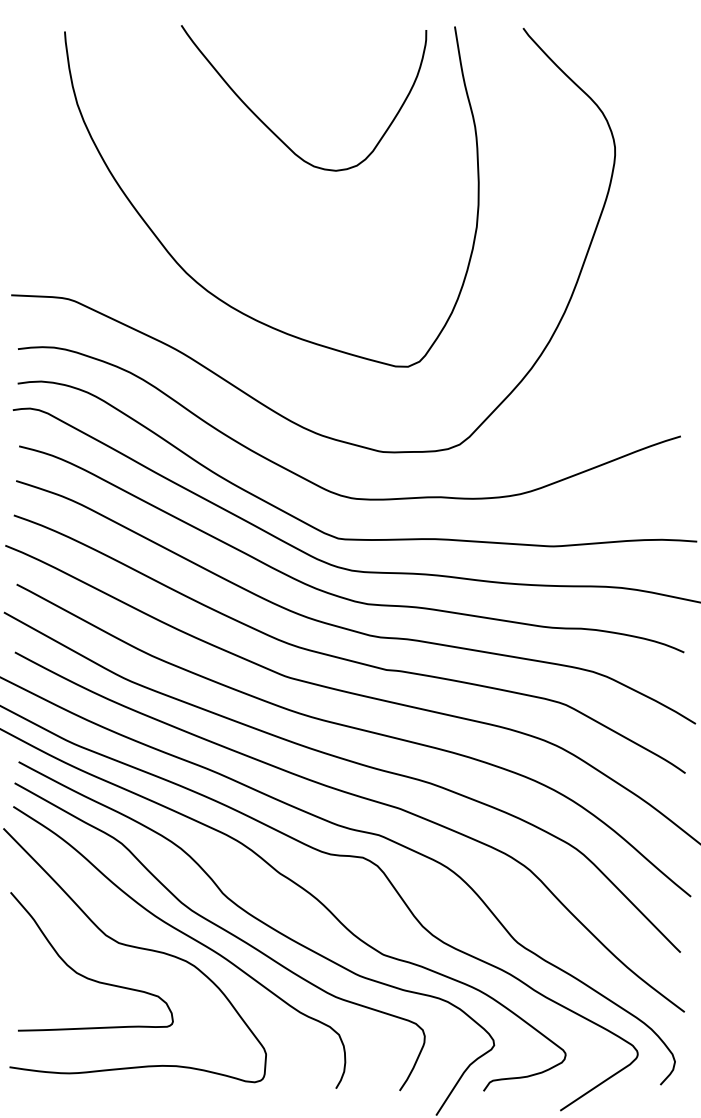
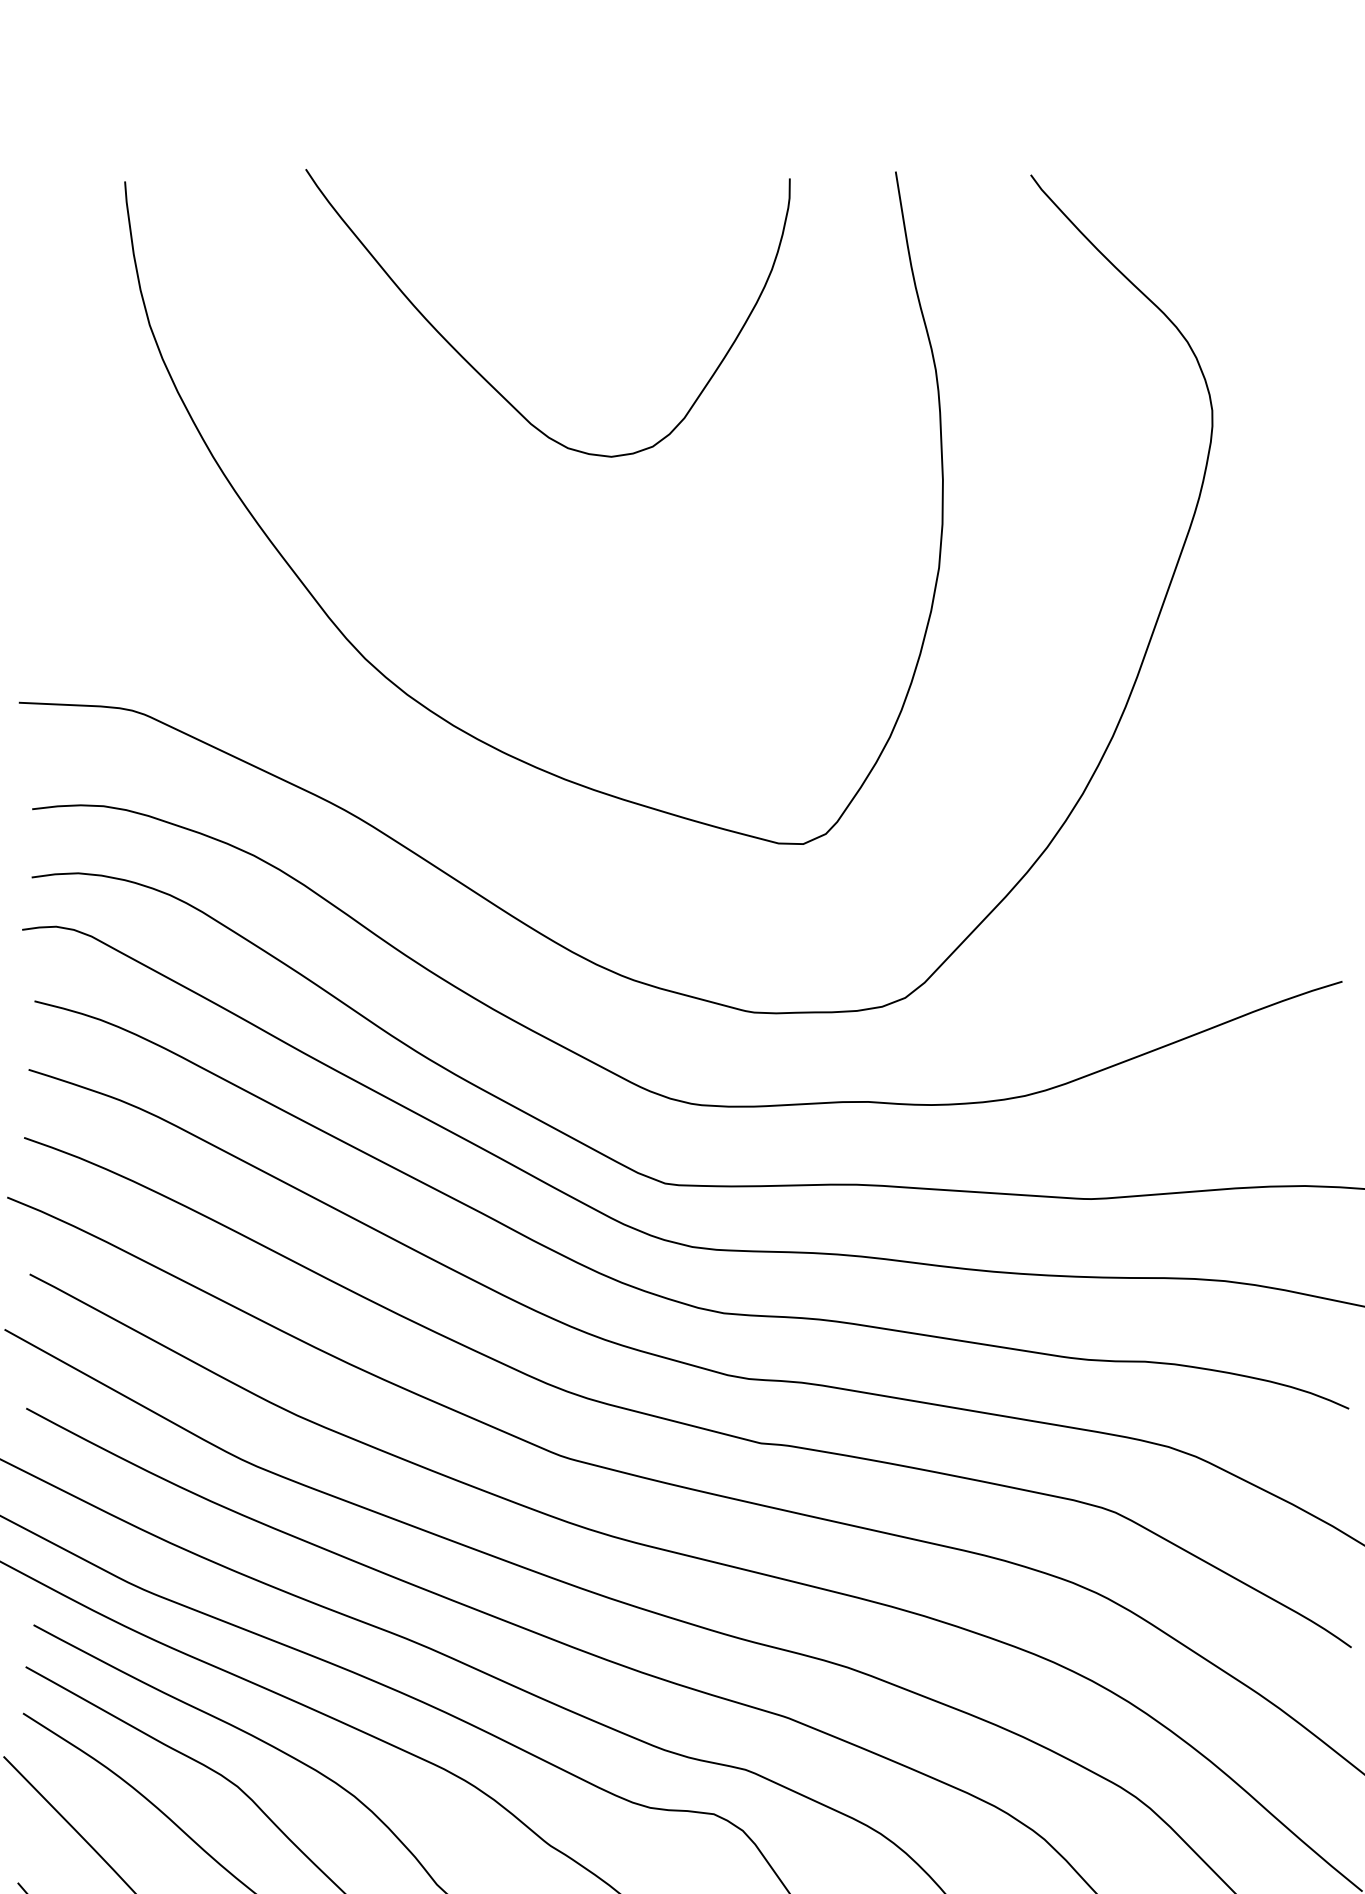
curve: (272, 130) -> (485, 377), moved

